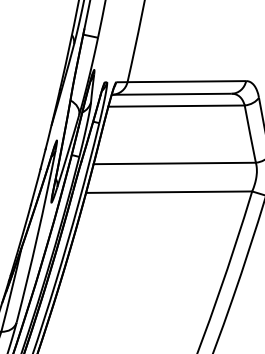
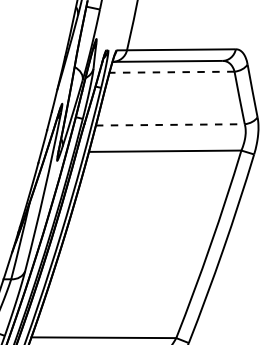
line: (176, 106) -> (171, 72), solid -> dashed
line: (174, 163) -> (170, 124), solid -> dashed

